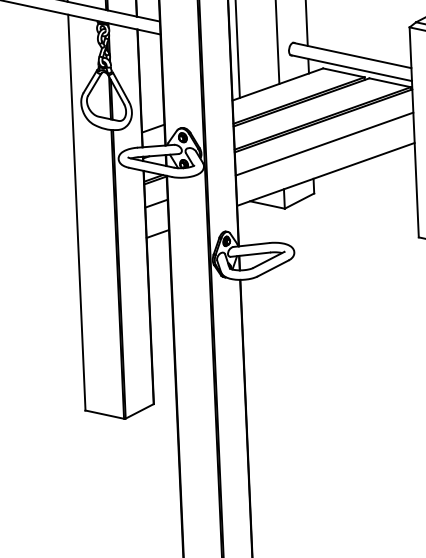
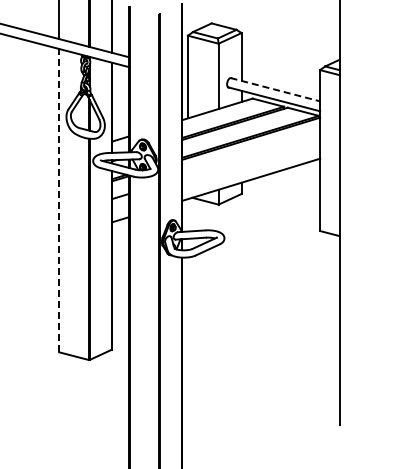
line: (352, 55) -> (275, 89), solid -> dashed
line: (324, 144) -> (251, 156), removed
line: (76, 212) -> (59, 200), solid -> dashed

